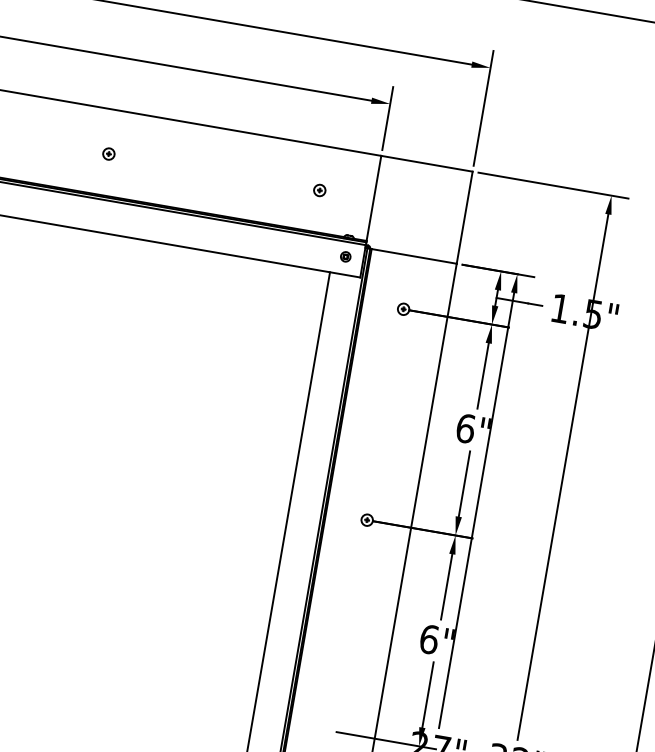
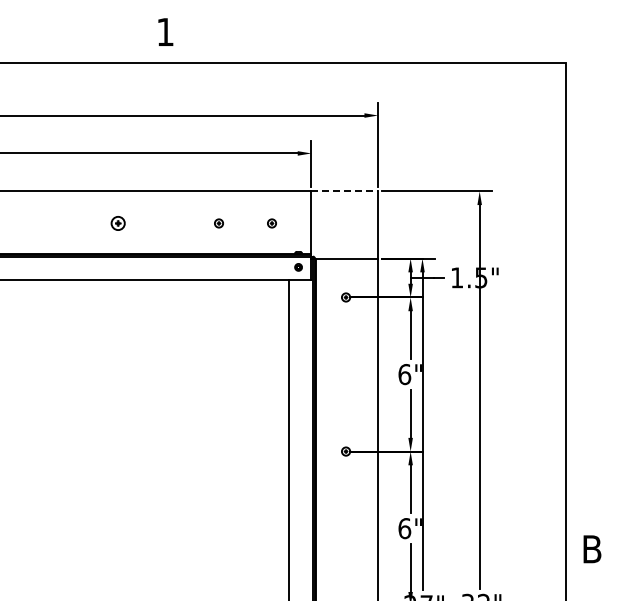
part: (108, 154) -> (117, 223), size x1.6
line: (427, 164) -> (345, 191), solid -> dashed
part: (246, 177) -> (218, 223), added

